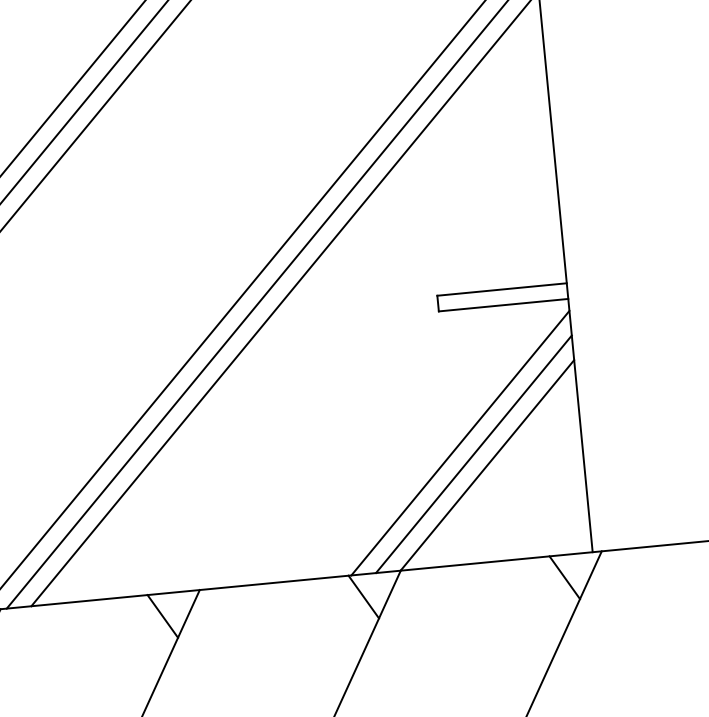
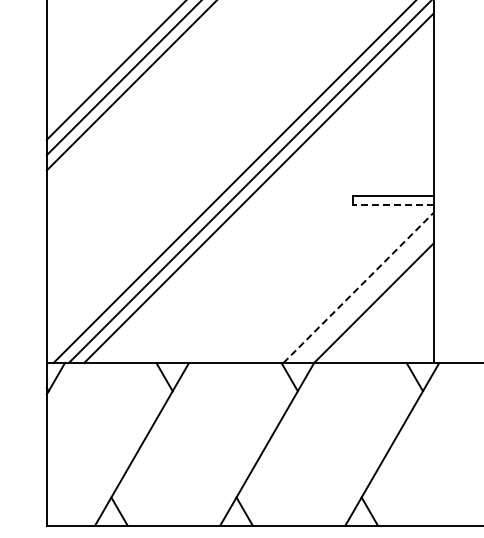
line: (502, 305) -> (392, 205), solid -> dashed
line: (460, 442) -> (358, 287), solid -> dashed
line: (472, 454) -> (365, 295), removed

